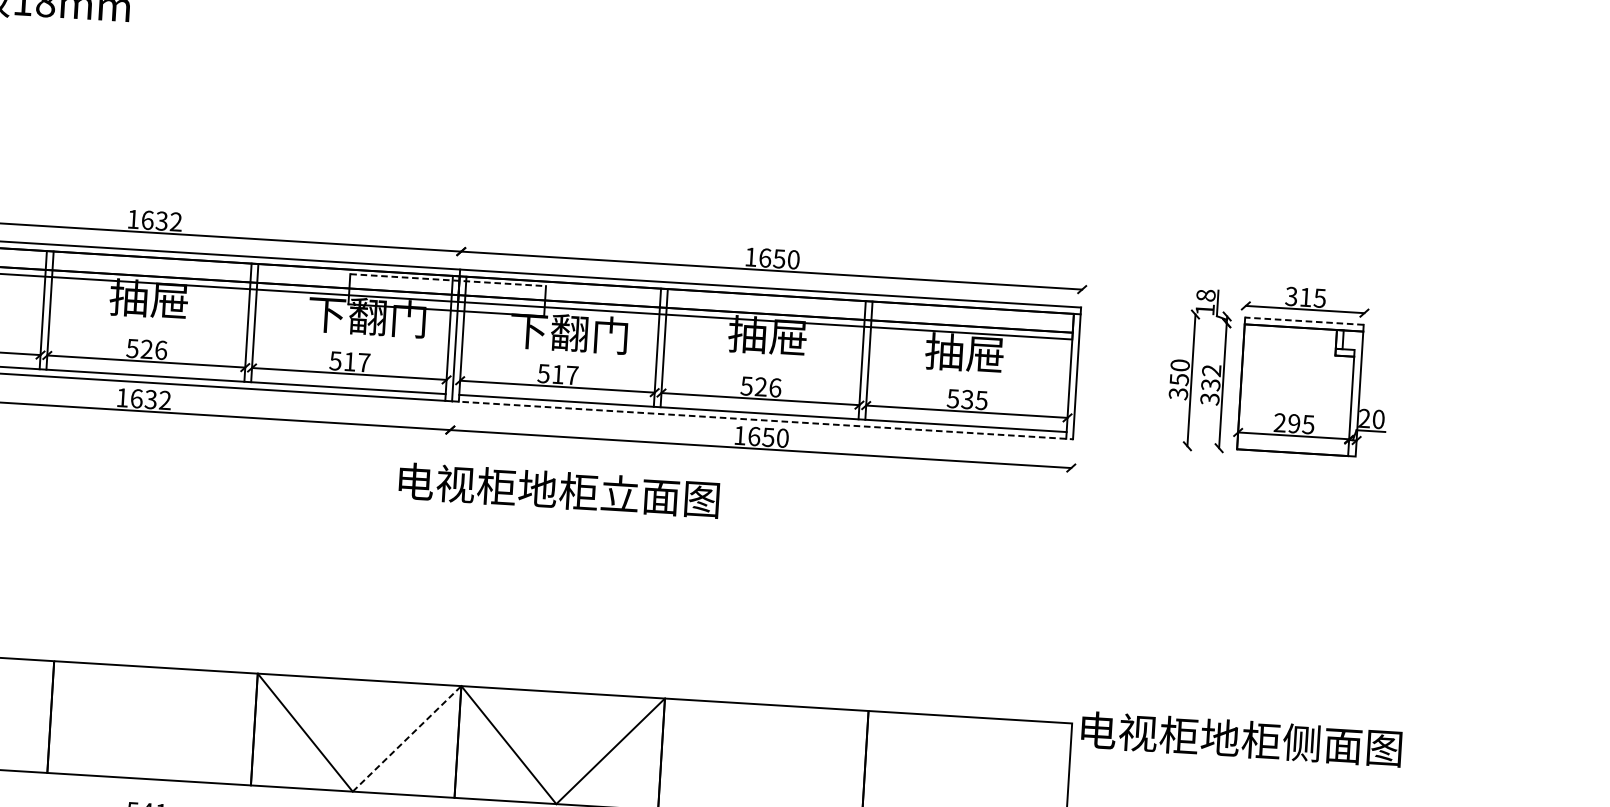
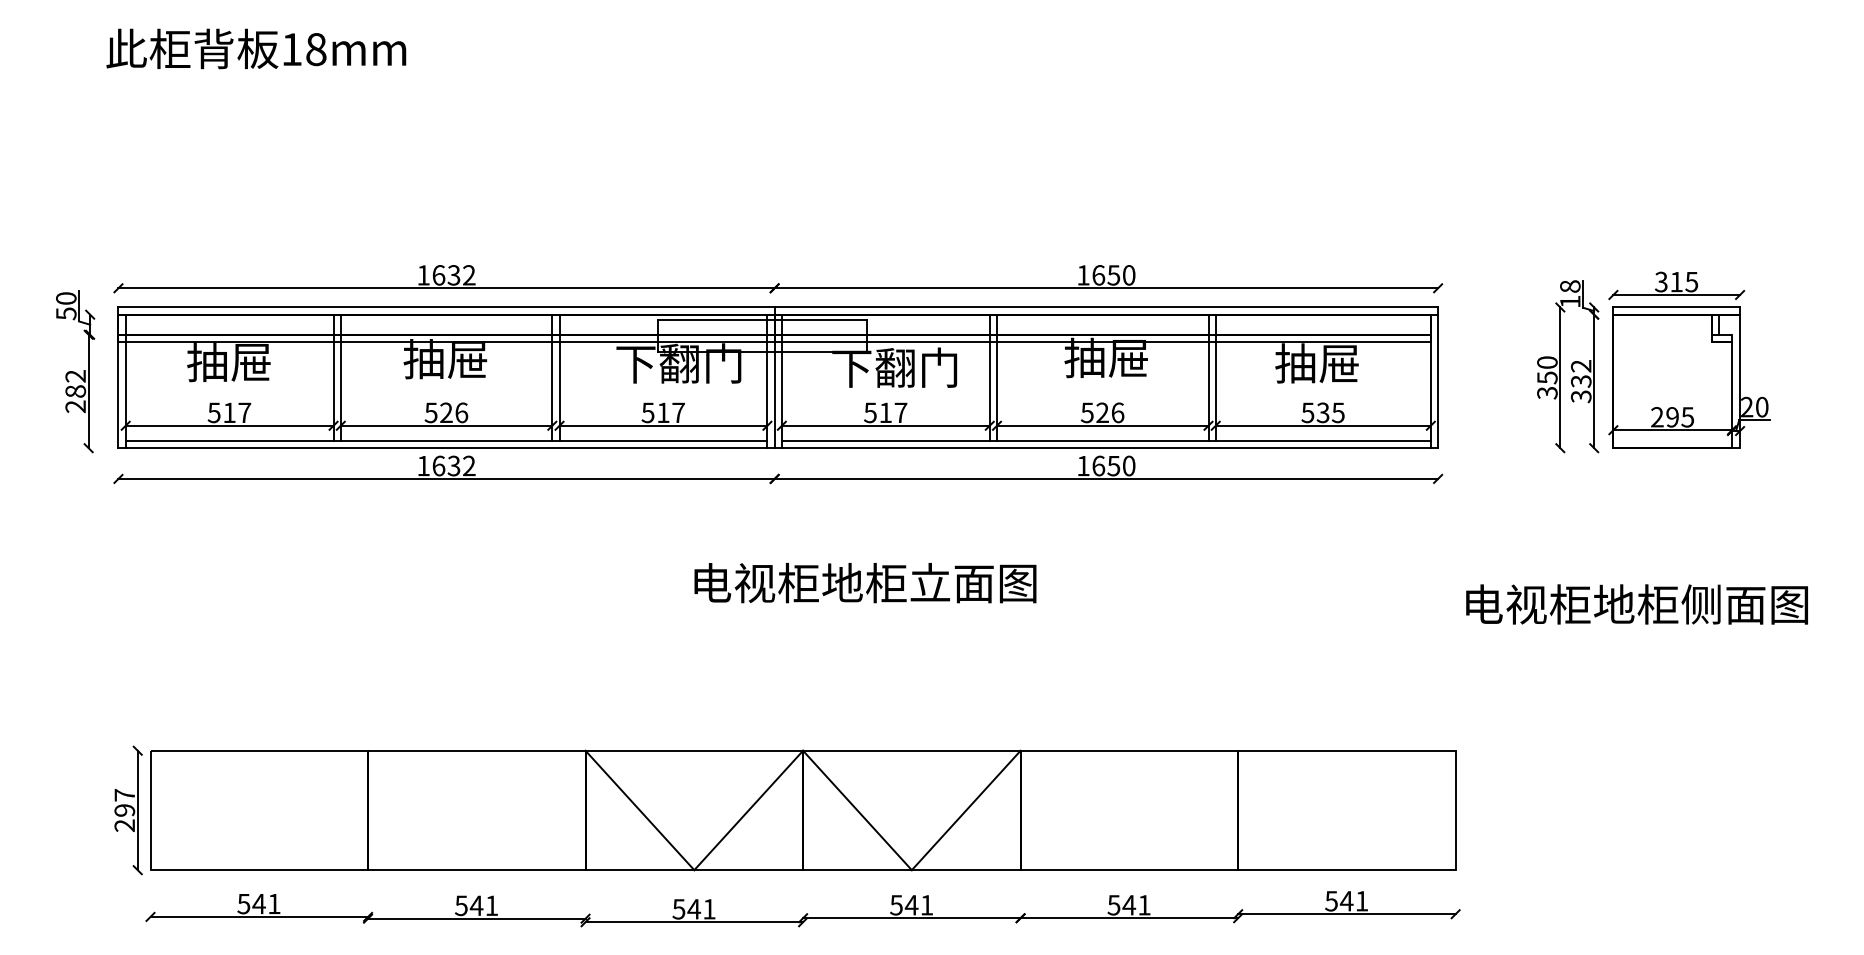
line: (448, 280) -> (762, 319), dashed -> solid
line: (1304, 321) -> (1676, 307), dashed -> solid
line: (762, 420) -> (1106, 448), dashed -> solid
text: (559, 490) -> (865, 583), moved
line: (406, 738) -> (748, 810), dashed -> solid
text: (1241, 739) -> (1636, 604), moved

